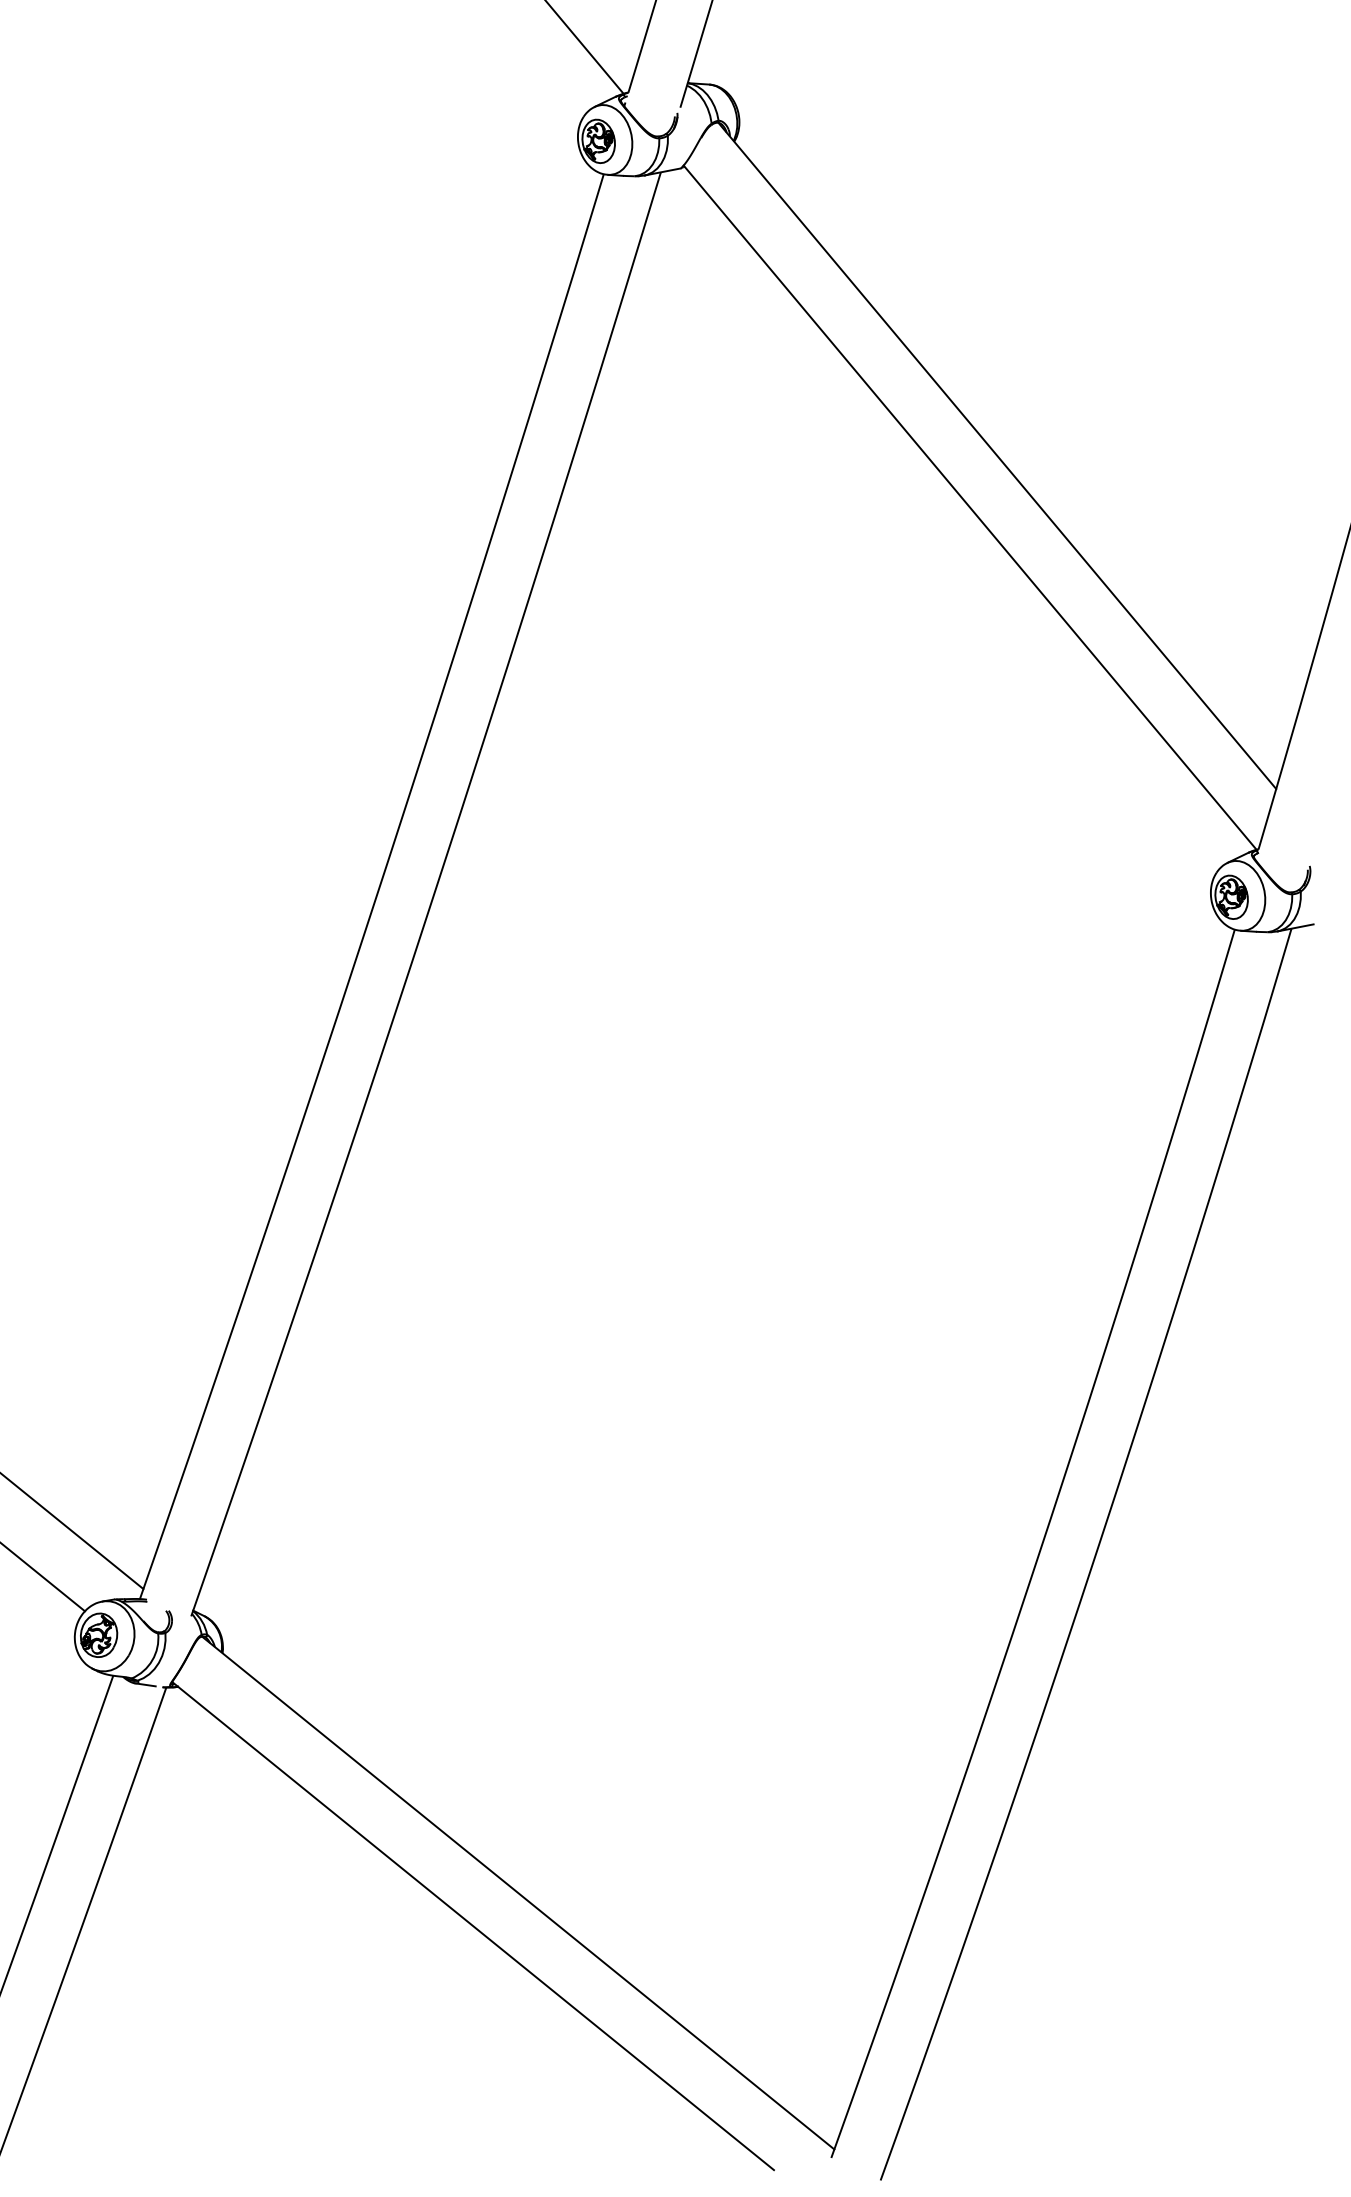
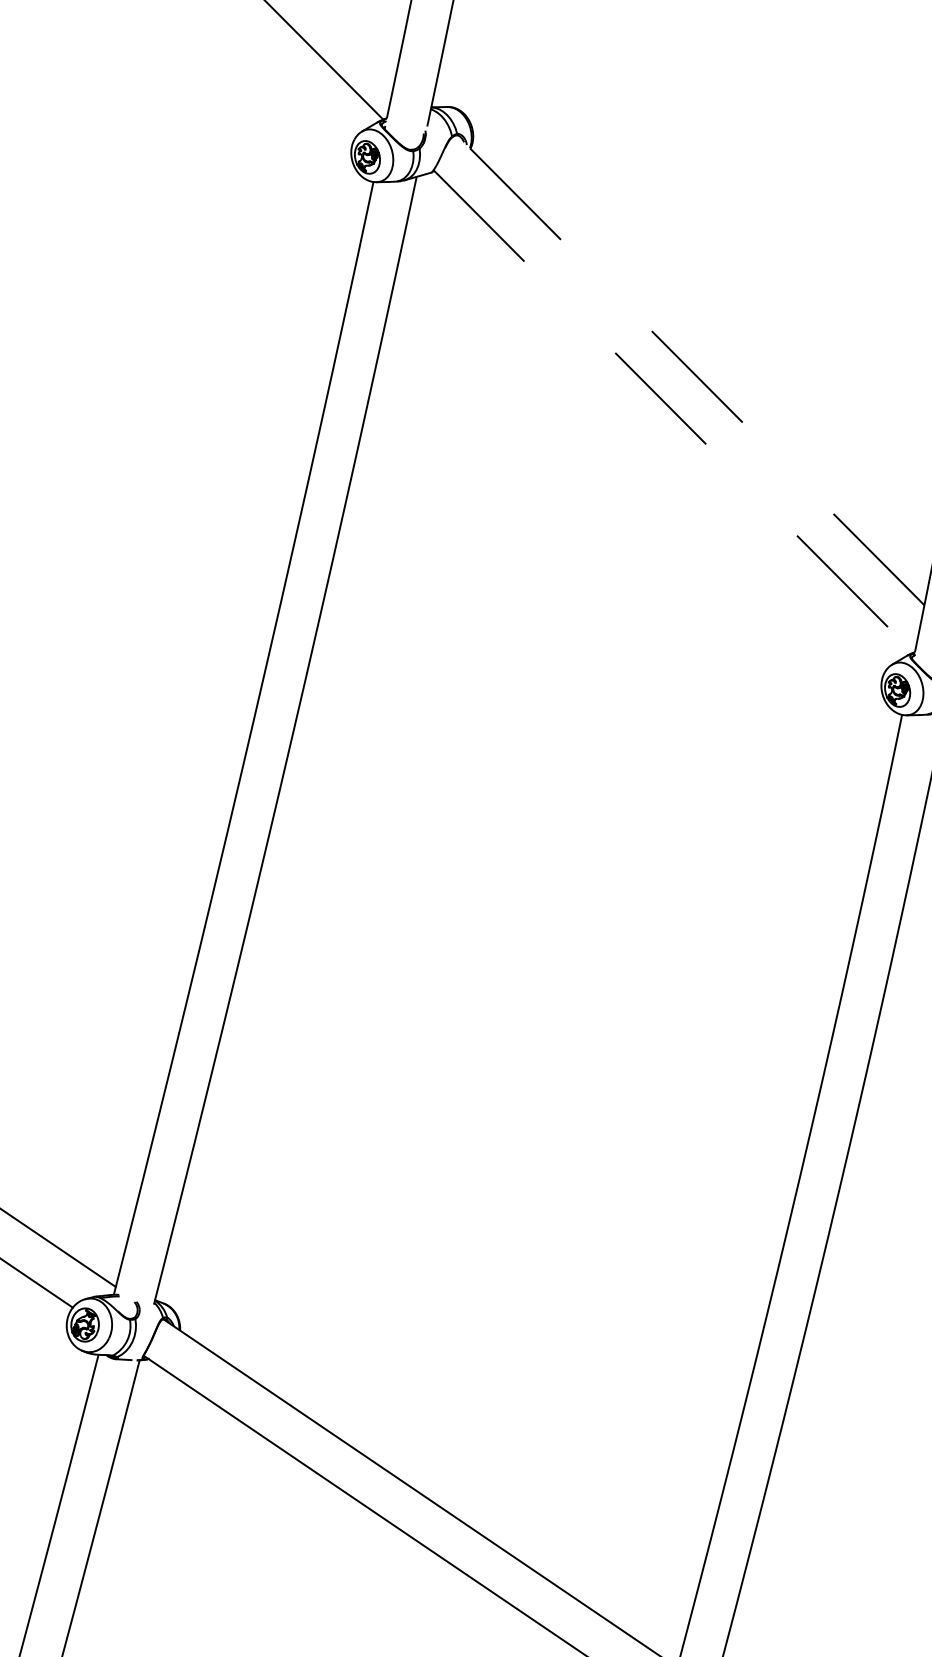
line: (997, 455) -> (690, 370), solid -> dashed
line: (970, 508) -> (673, 412), solid -> dashed

